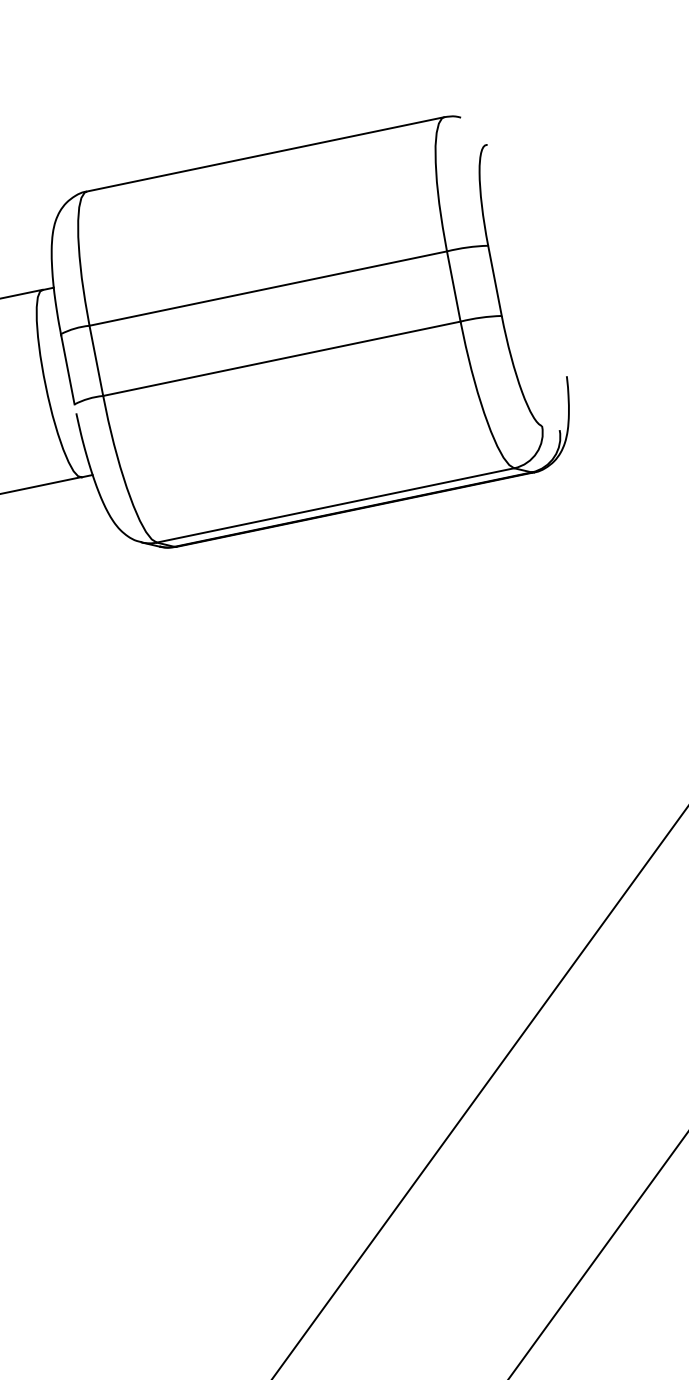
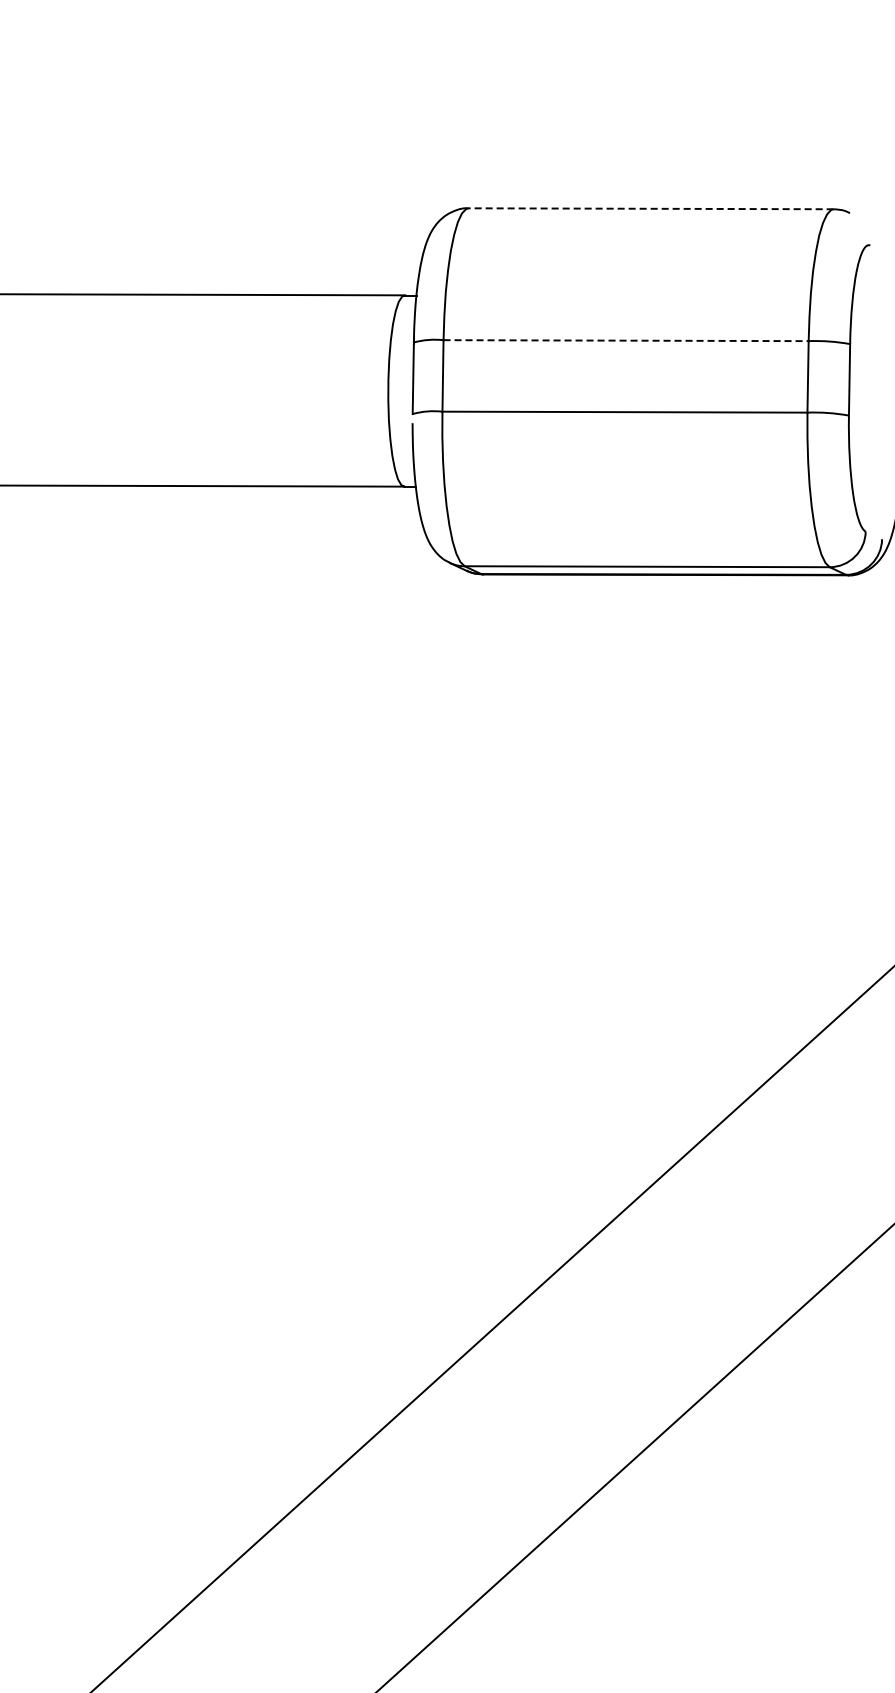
line: (265, 154) -> (651, 208), solid -> dashed
line: (268, 288) -> (626, 340), solid -> dashed

